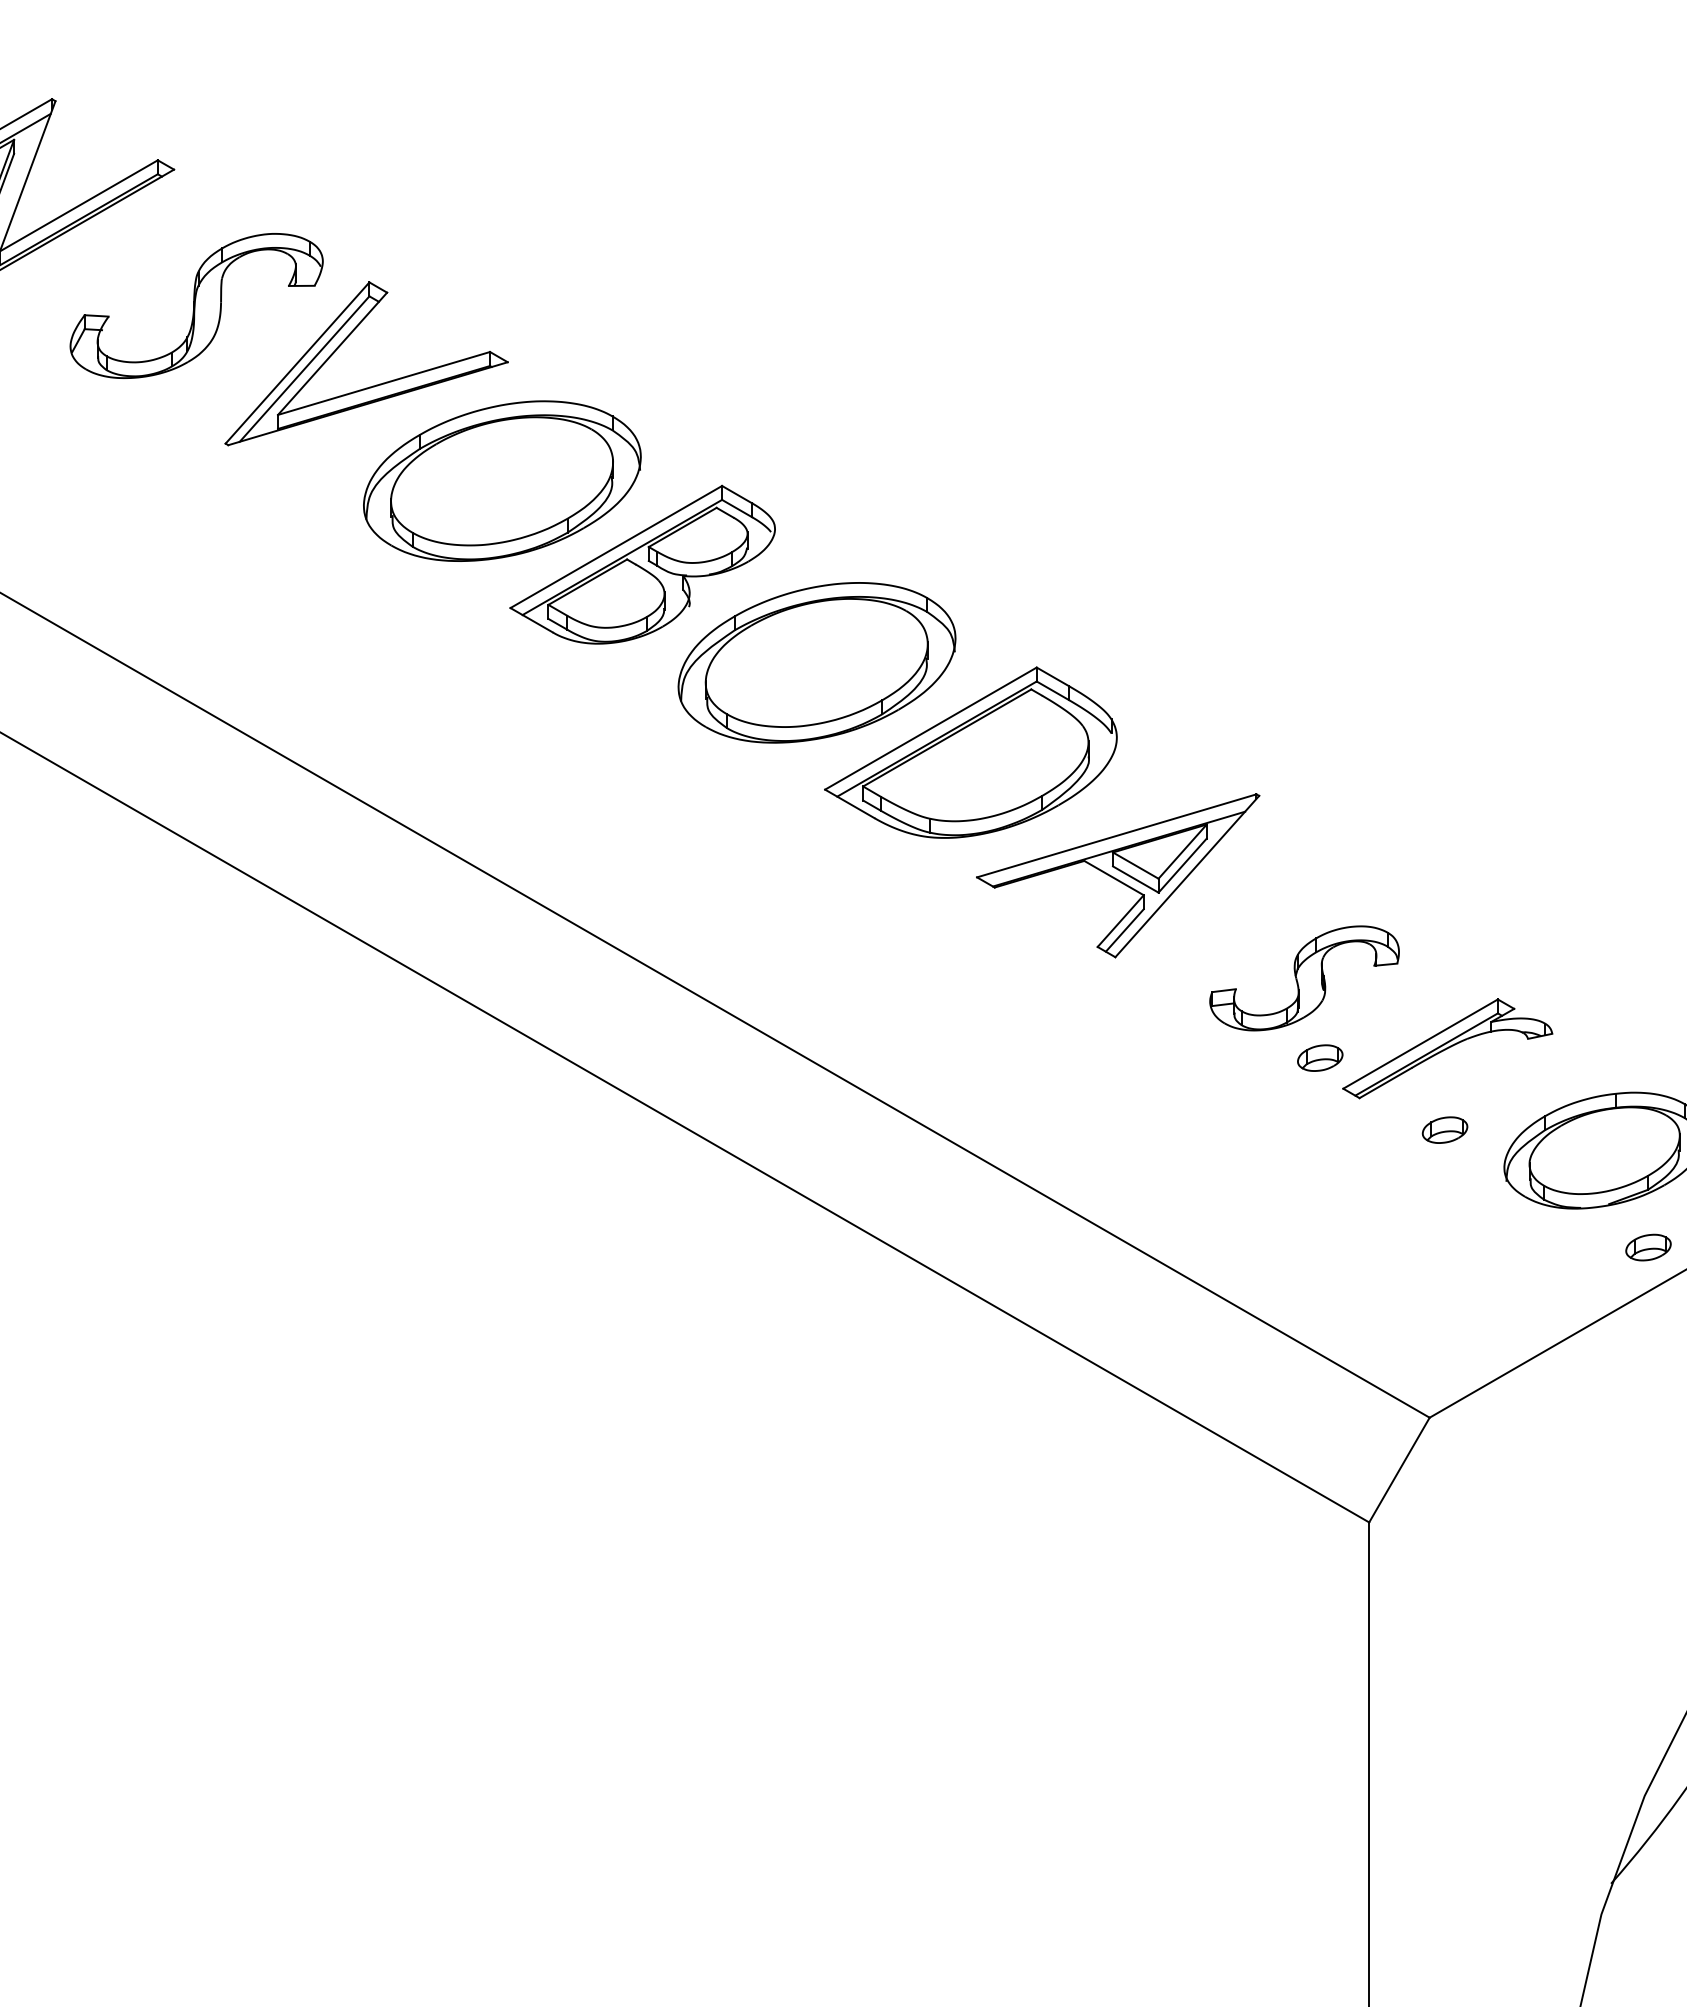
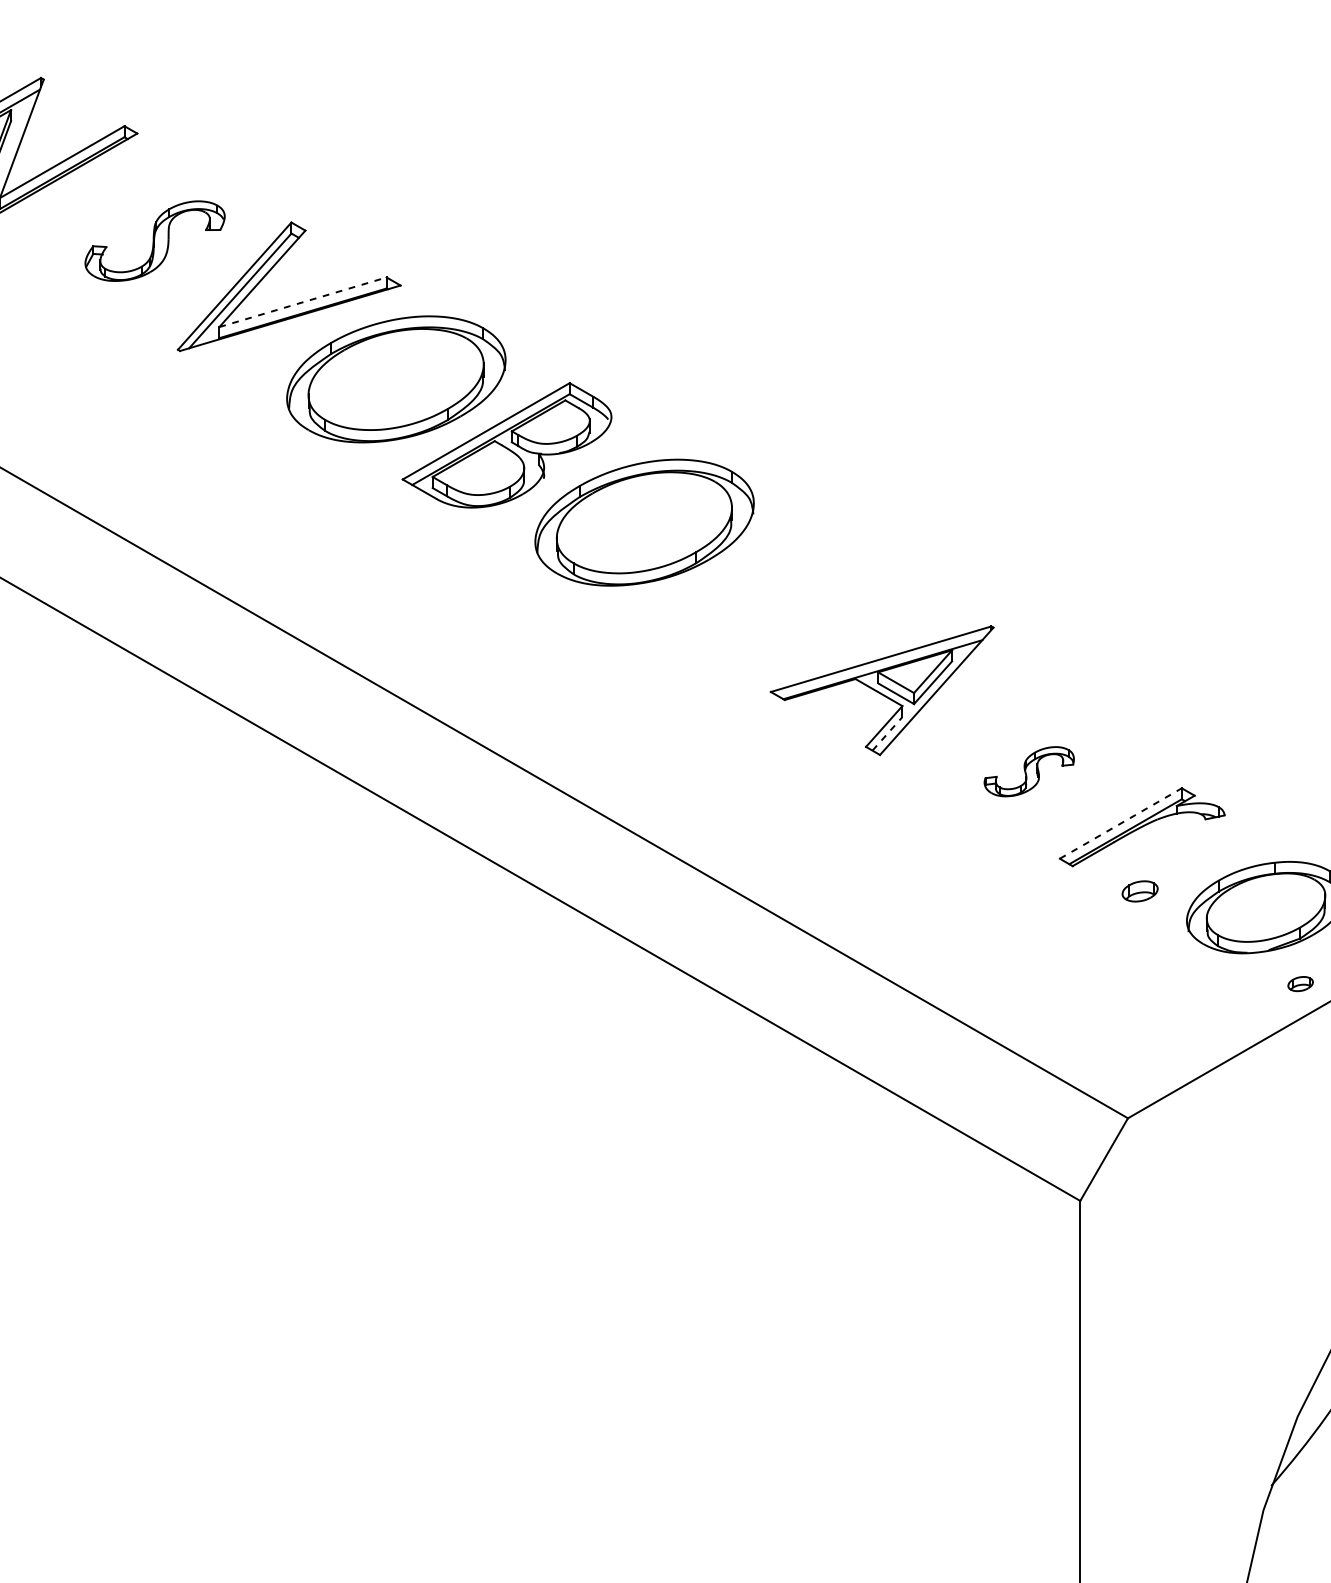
part: (196, 305) -> (155, 240), size x0.7
line: (384, 383) -> (303, 302), solid -> dashed
part: (970, 752) -> (765, 593), removed
line: (1125, 930) -> (887, 733), solid -> dashed
part: (1304, 978) -> (1029, 771), size x0.6
line: (1421, 1043) -> (1121, 823), solid -> dashed
part: (1320, 1057) -> (1041, 834), removed
part: (1648, 1247) -> (1300, 984), size x0.7

